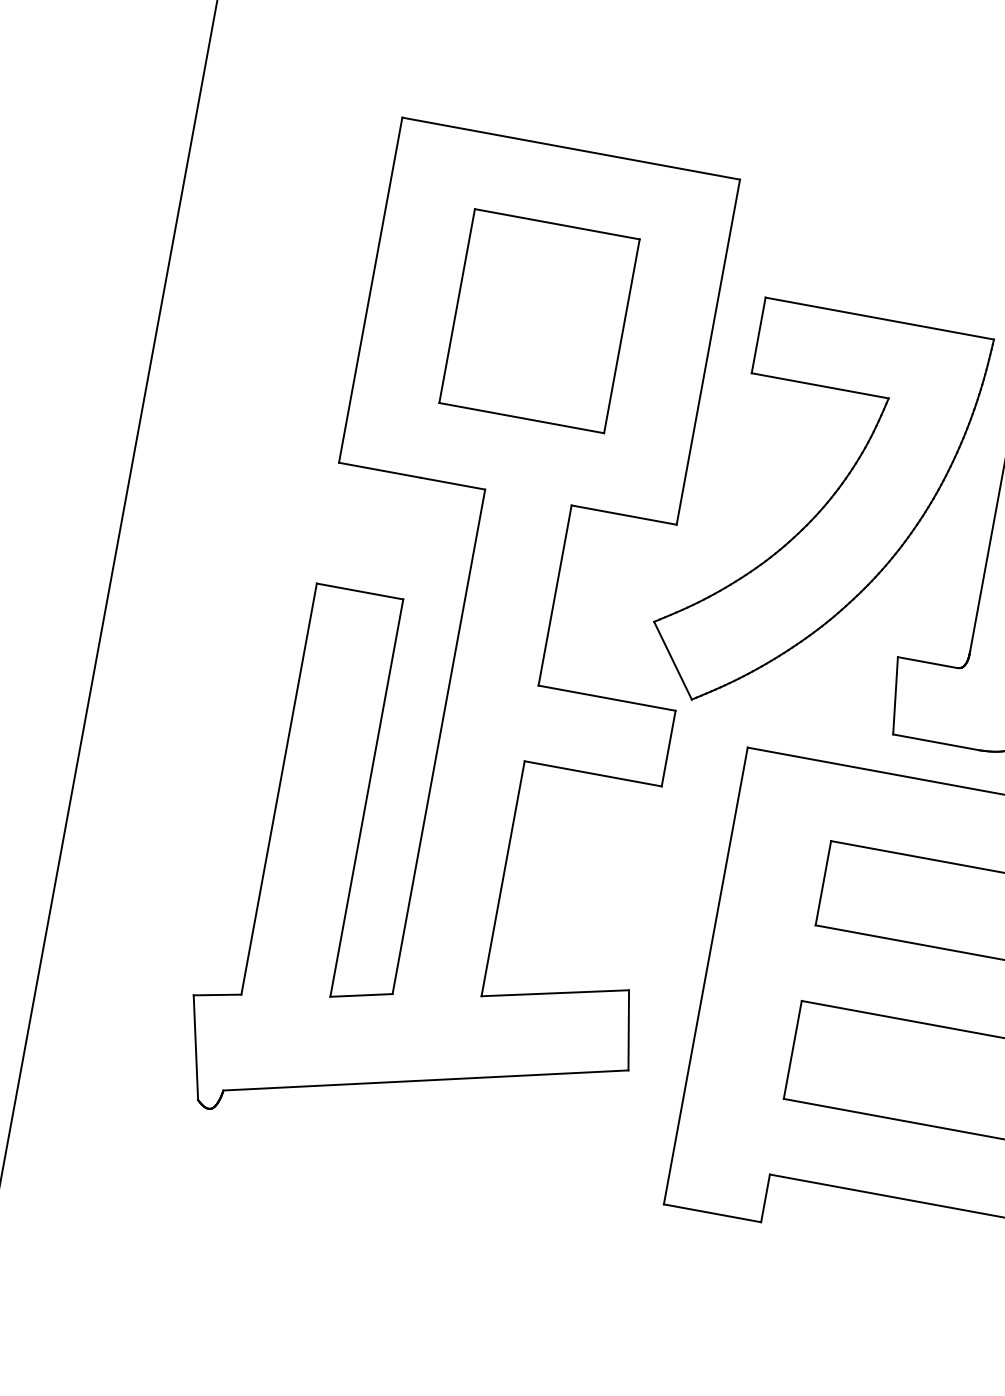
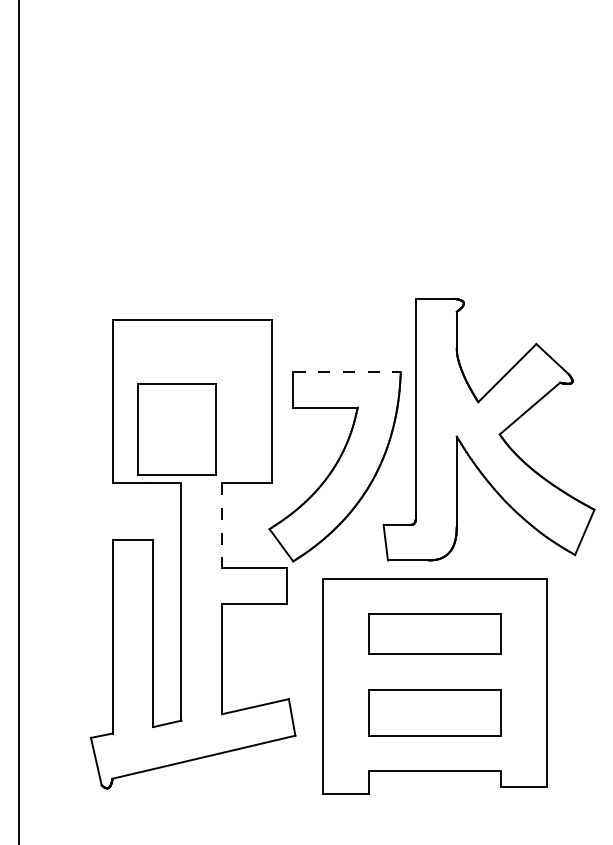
line: (880, 319) -> (347, 372), solid -> dashed
part: (538, 320) -> (176, 429), moved
line: (555, 595) -> (222, 525), solid -> dashed

